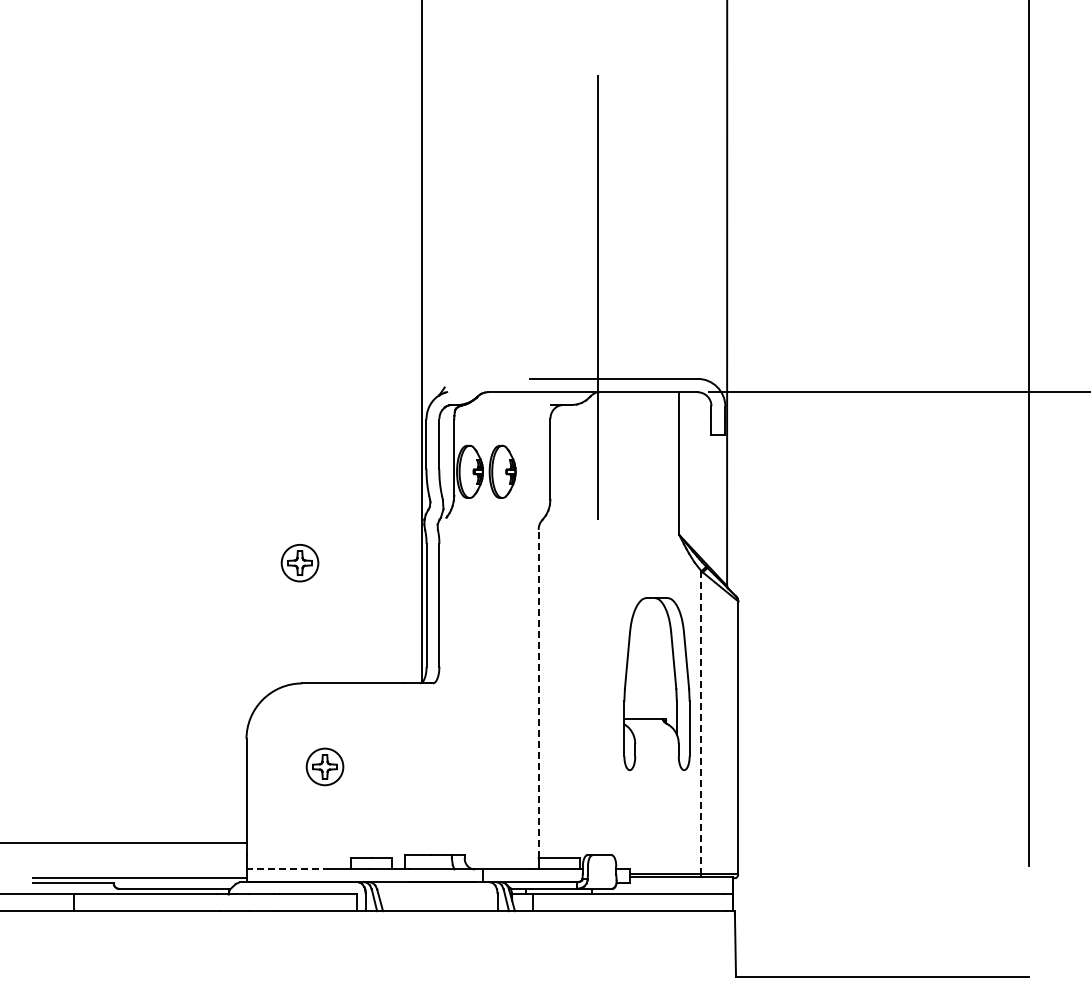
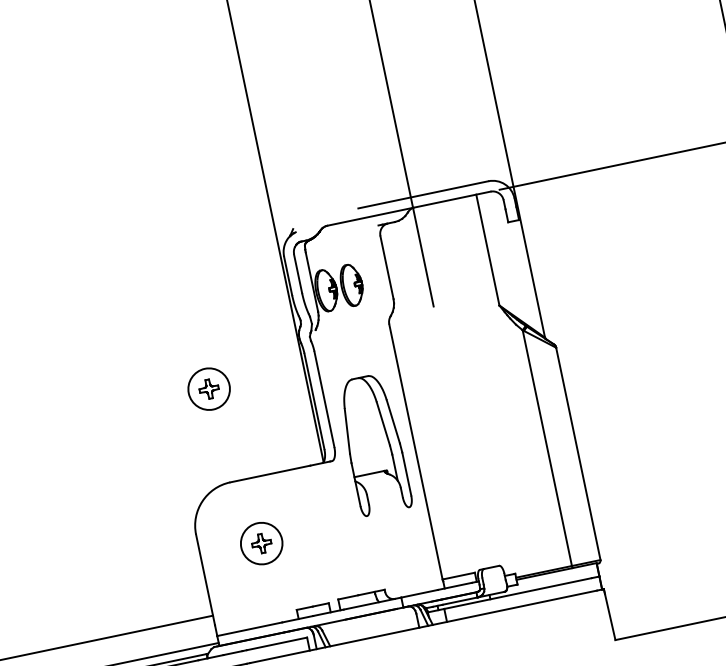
circle: (299, 563) -> (208, 389), size x1.43
part: (656, 683) -> (373, 444), moved
line: (538, 693) -> (415, 451), dashed -> solid
line: (701, 722) -> (547, 447), dashed -> solid
circle: (324, 766) -> (261, 543), size x1.43
line: (288, 869) -> (249, 629), dashed -> solid

